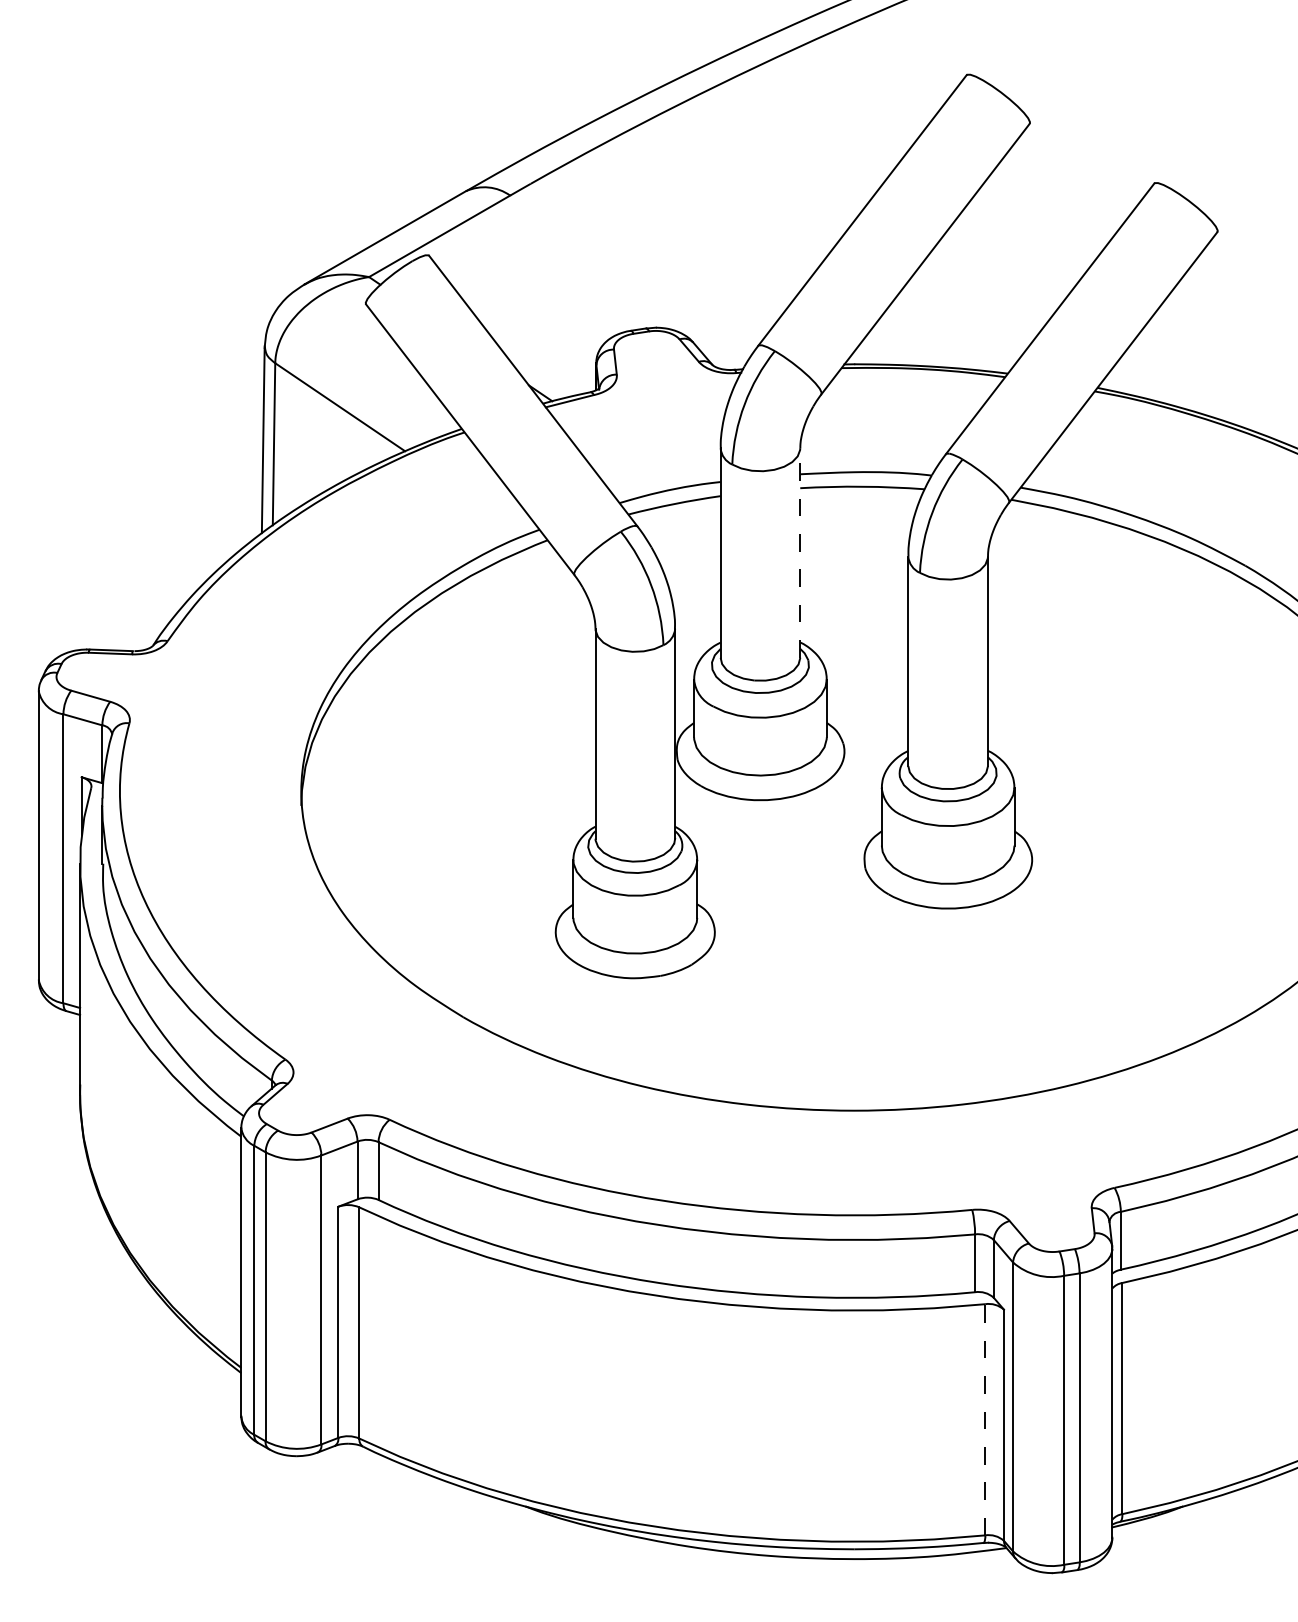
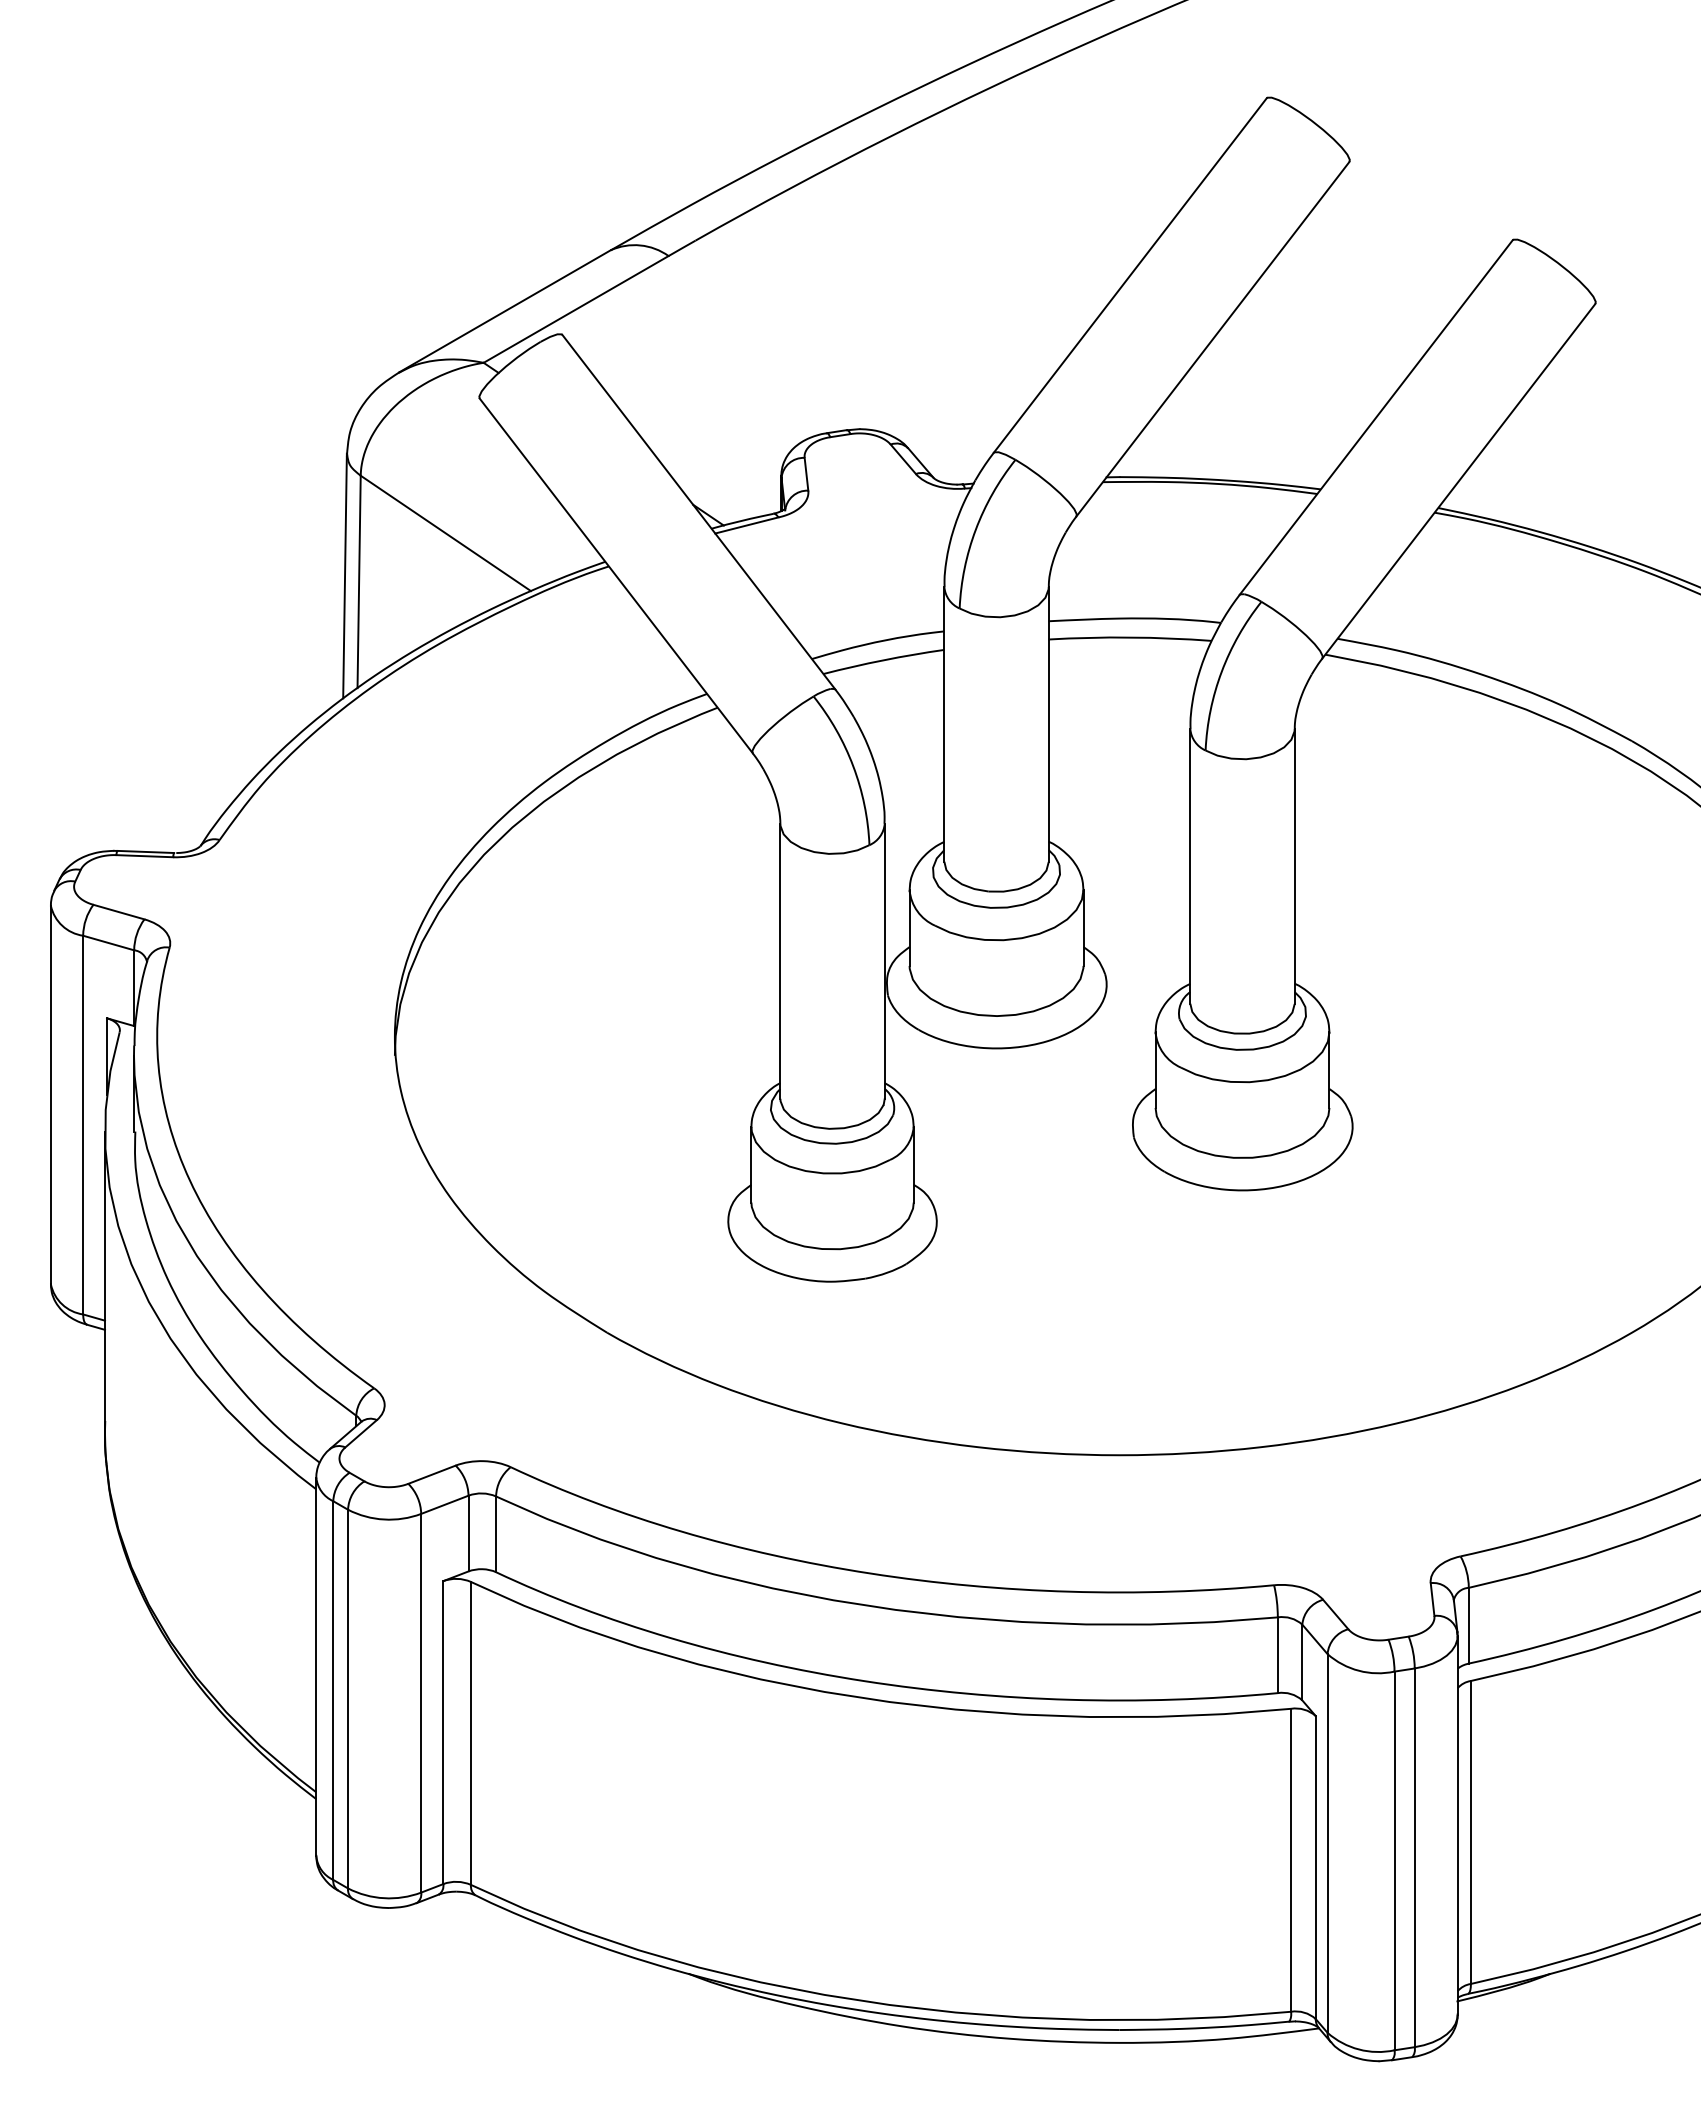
line: (800, 553) -> (1048, 724), dashed -> solid
line: (985, 1419) -> (1291, 1859), dashed -> solid

